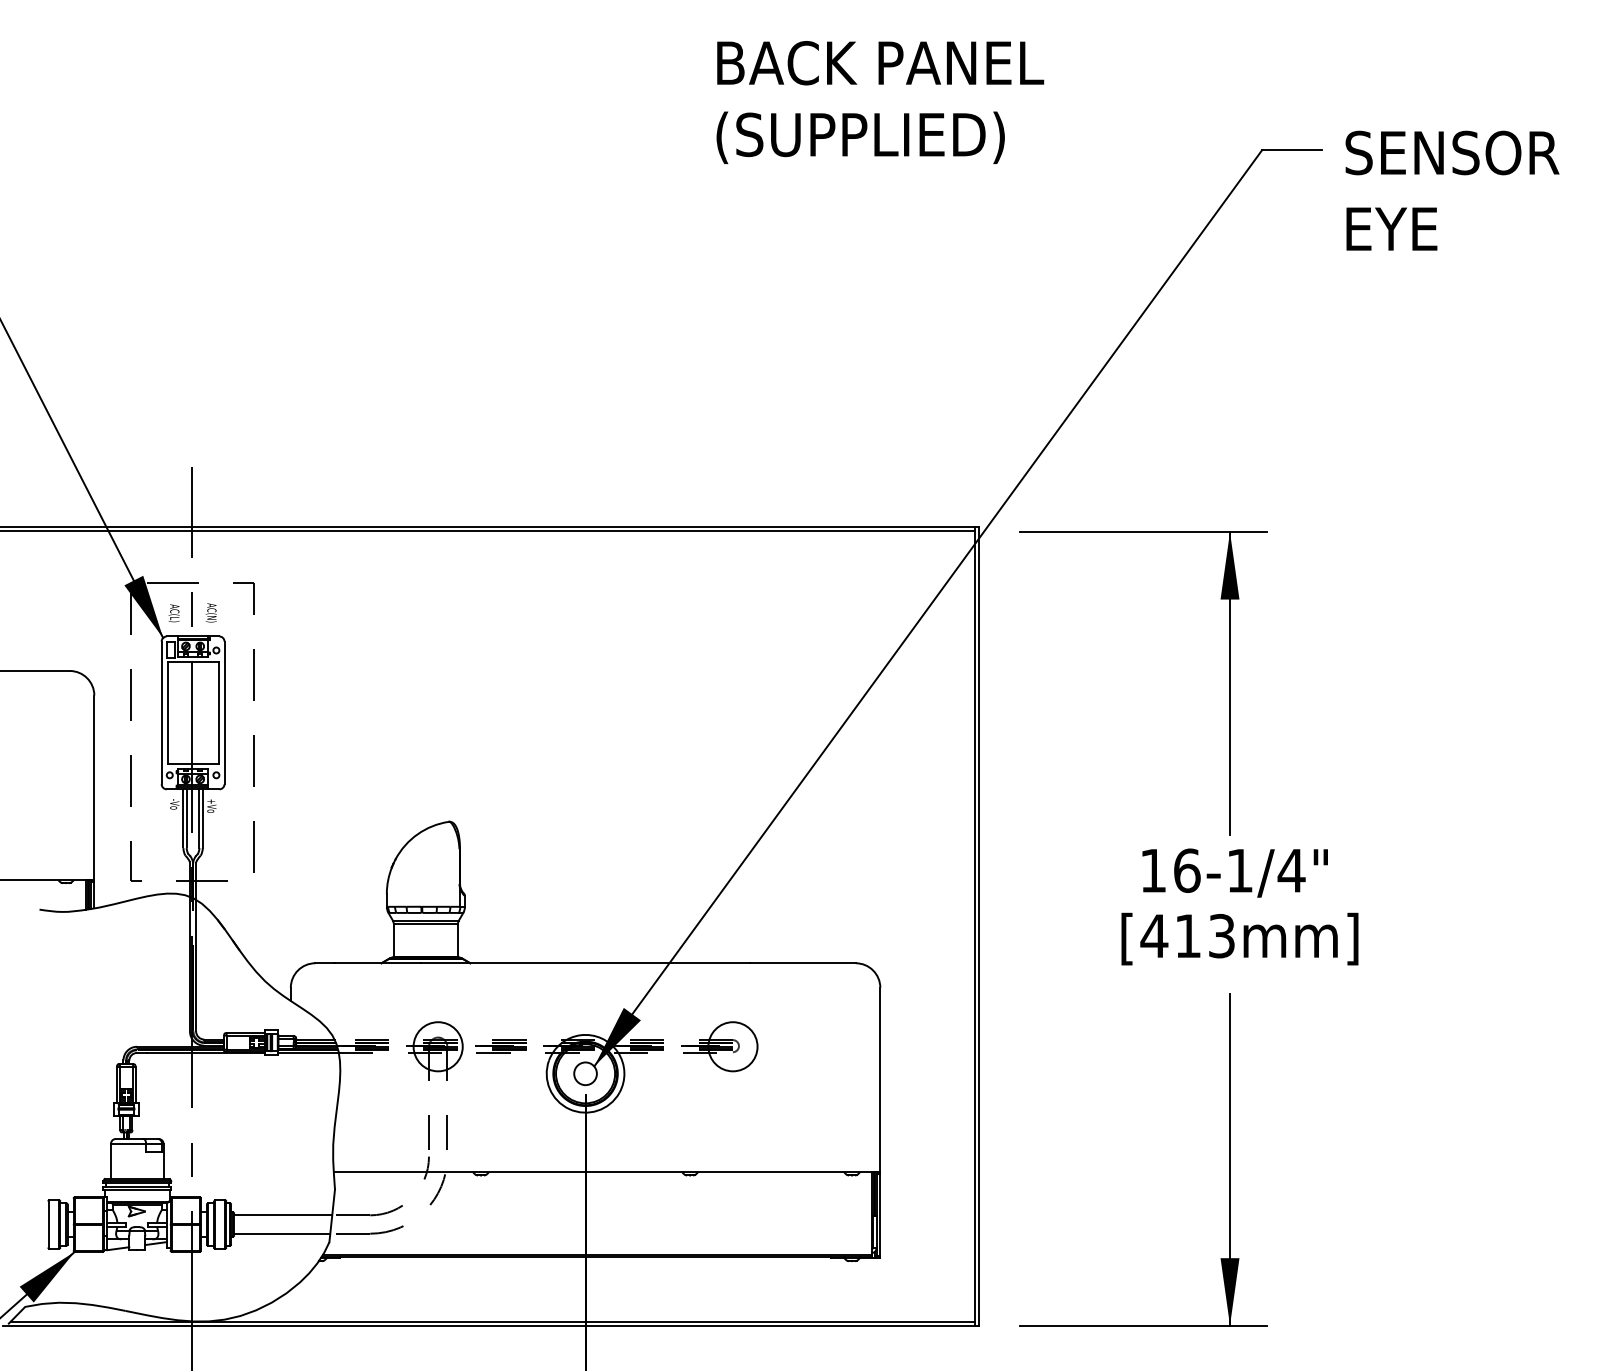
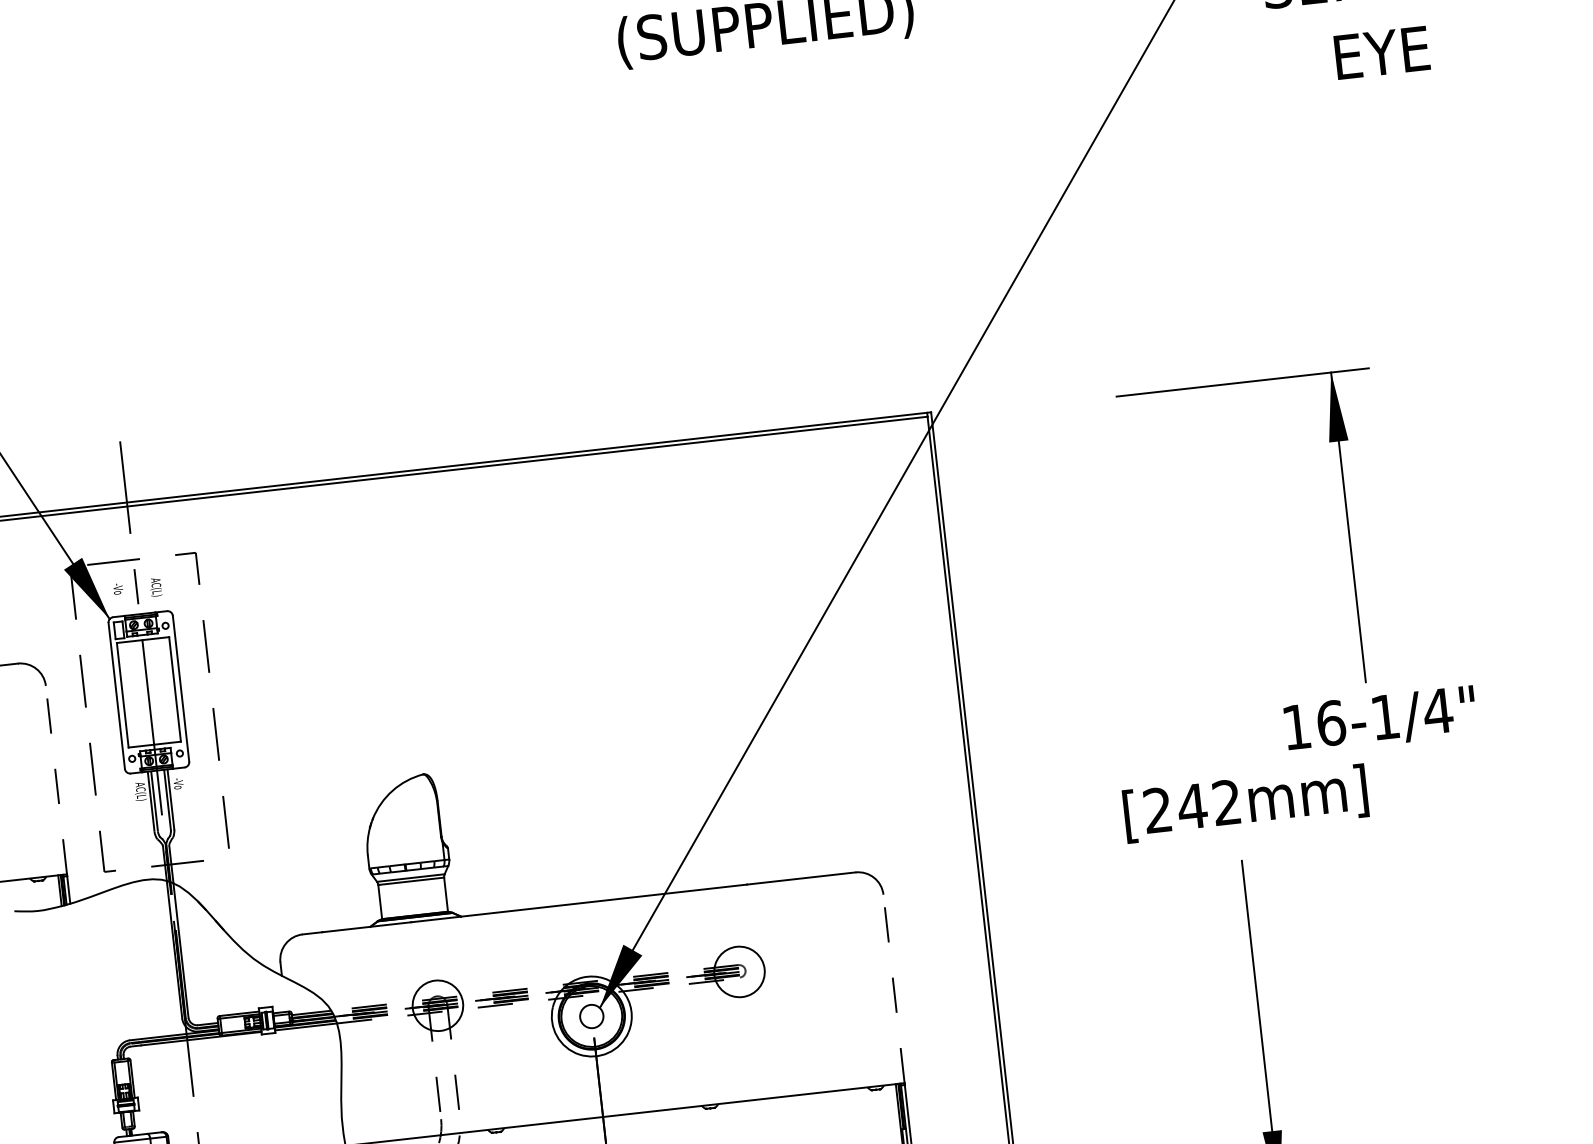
text: (1391, 228) -> (1381, 52), moved
text: (173, 613) -> (117, 592), AC(L) -> -Vo
text: (210, 619) -> (155, 594), AC(N) -> AC(L)
part: (1229, 683) -> (1347, 527), moved
line: (94, 787) -> (56, 779), solid -> dashed
text: (211, 805) -> (178, 784), +Vo -> -Vo
text: (173, 807) -> (139, 791), -Vo -> AC(L)
text: (1234, 872) -> (1379, 719), moved
text: (1187, 936) -> (1191, 806), [413mm] -> [242mm]
line: (880, 1079) -> (894, 988), solid -> dashed

